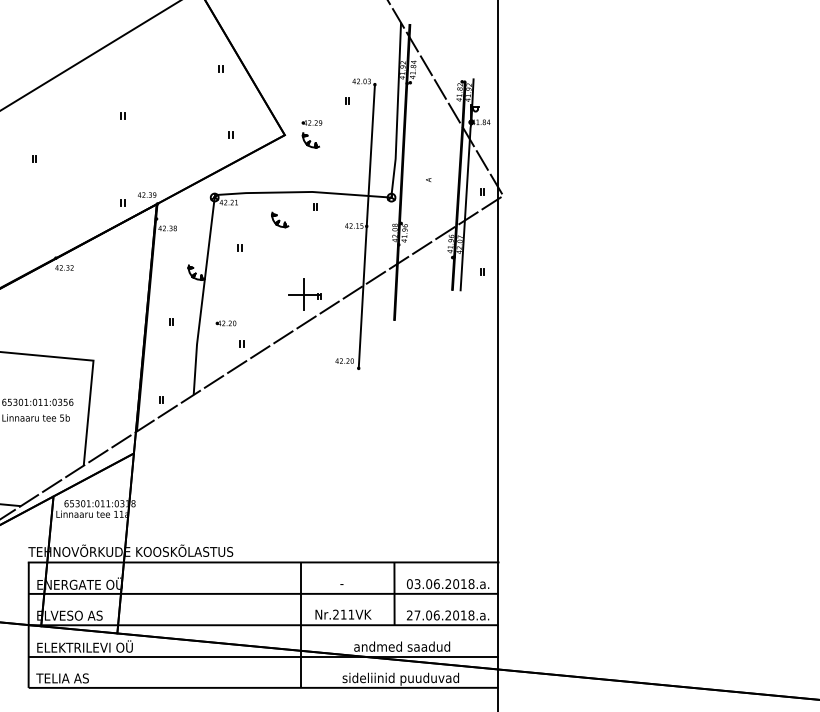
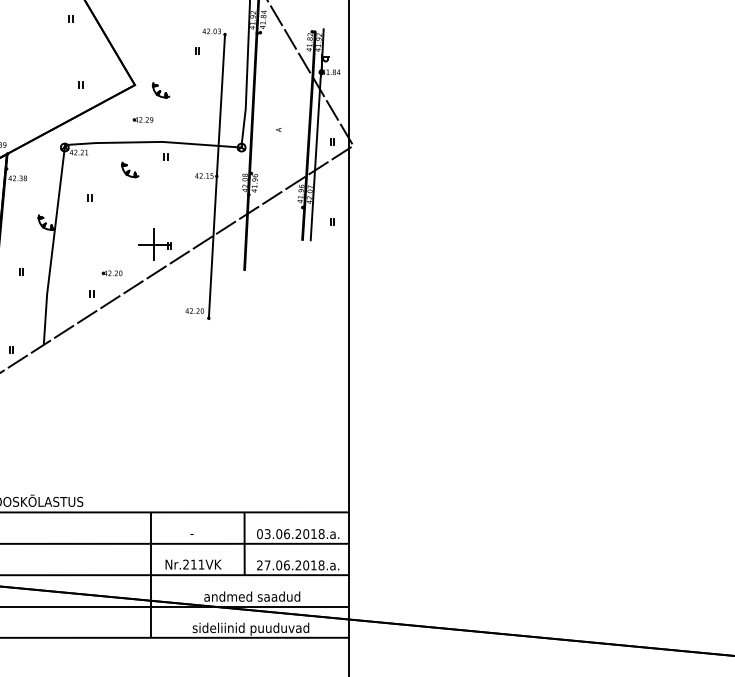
part: (311, 122) -> (142, 119), moved
part: (225, 323) -> (111, 273), moved

